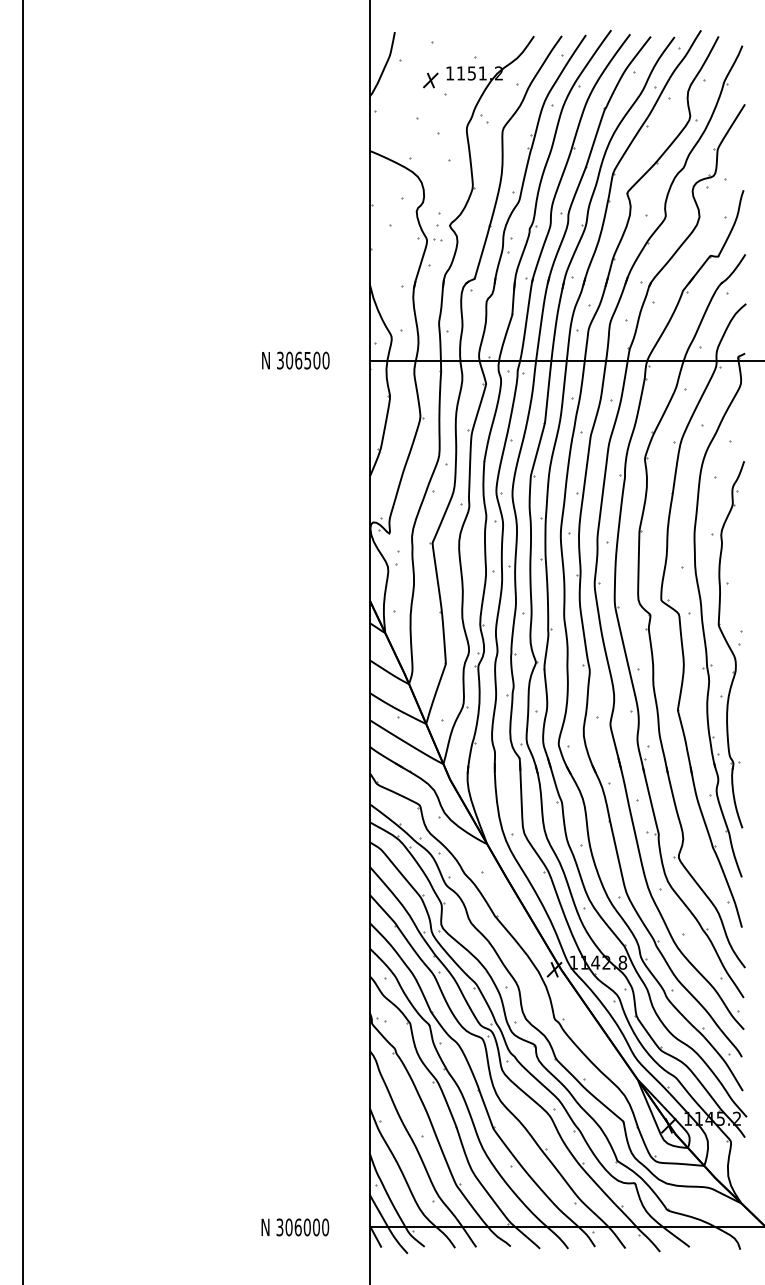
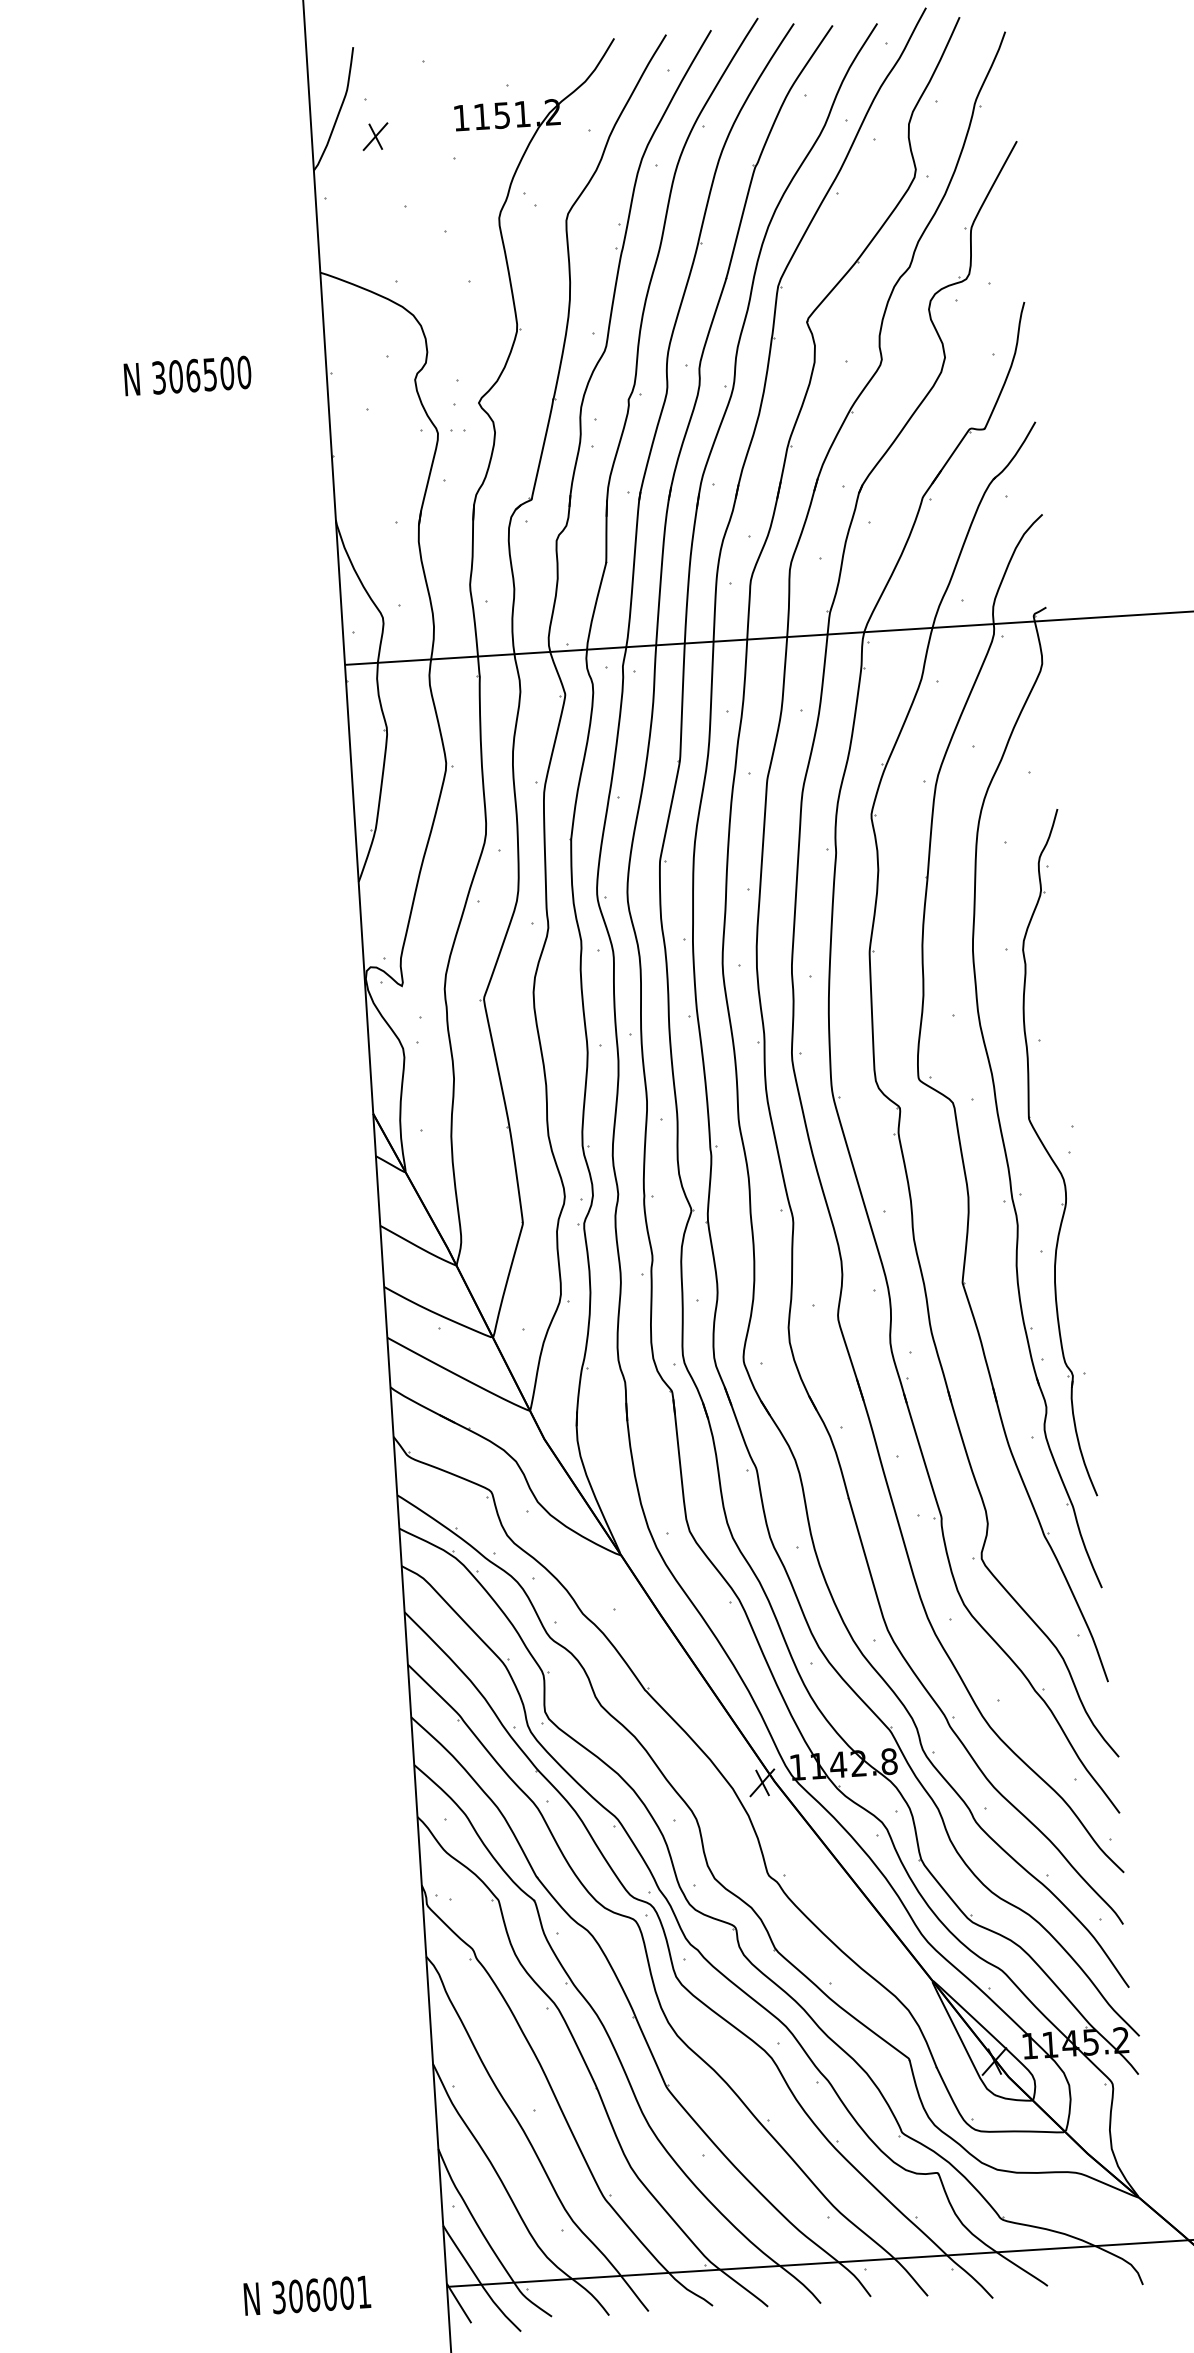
part: (430, 80) -> (375, 136), moved
text: (295, 360) -> (187, 375), moved
text: (325, 1227) -> (364, 2292), 306000 -> 306001

